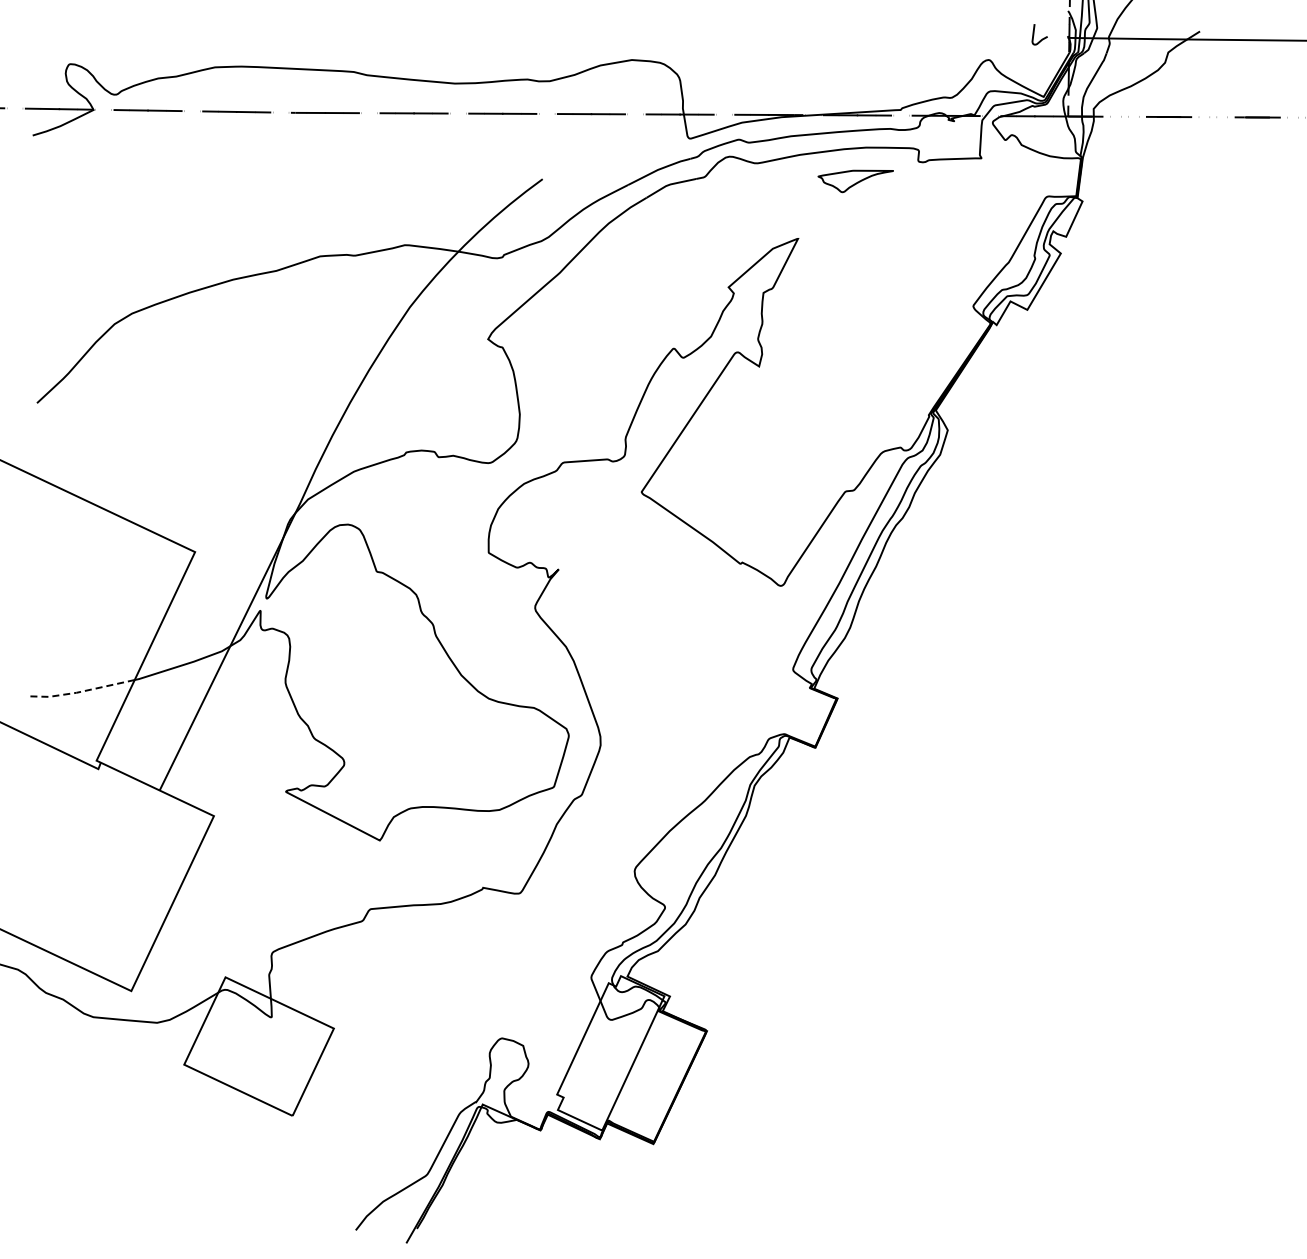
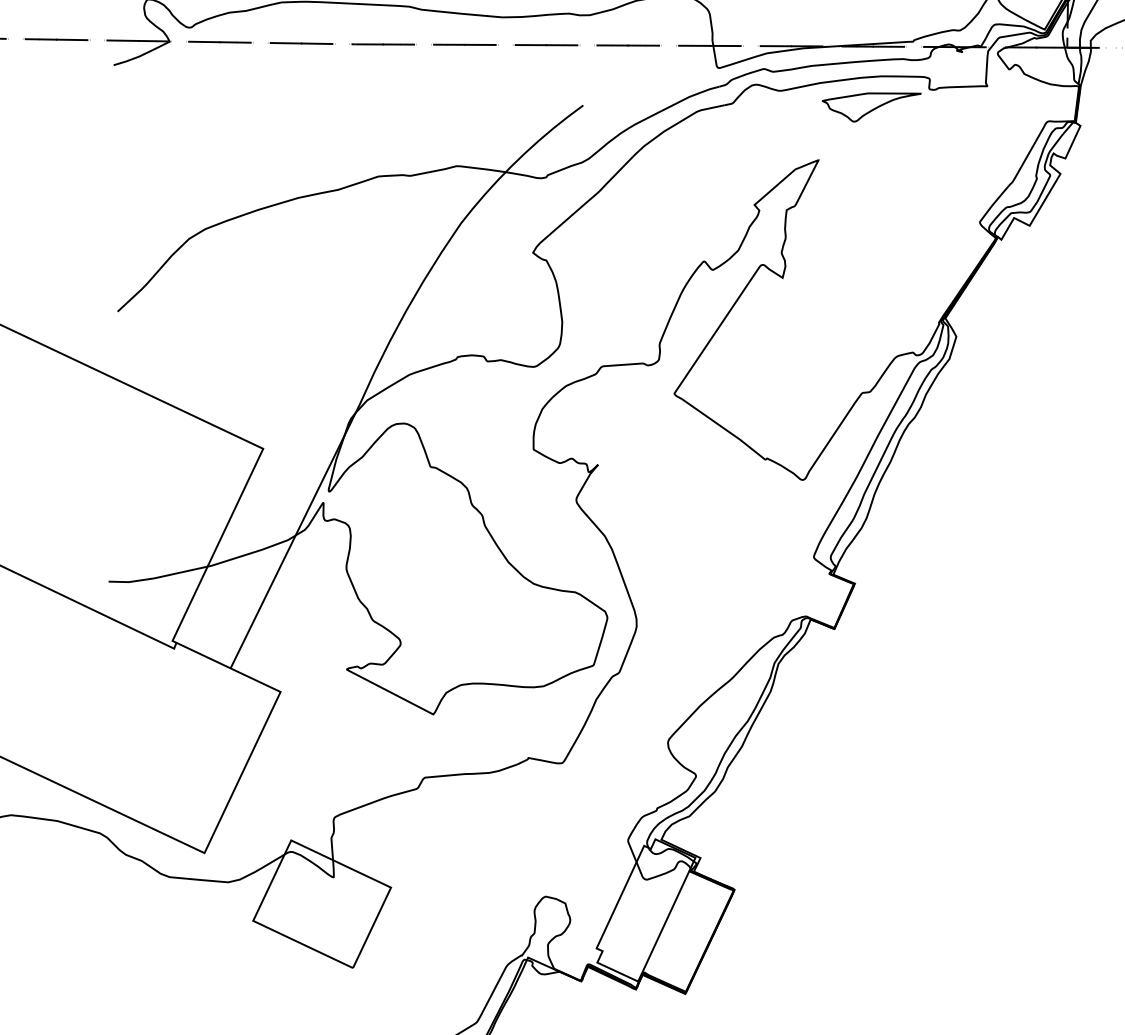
part: (855, 181) -> (871, 107), size x1.43
line: (80, 691) -> (157, 577), dashed -> solid

